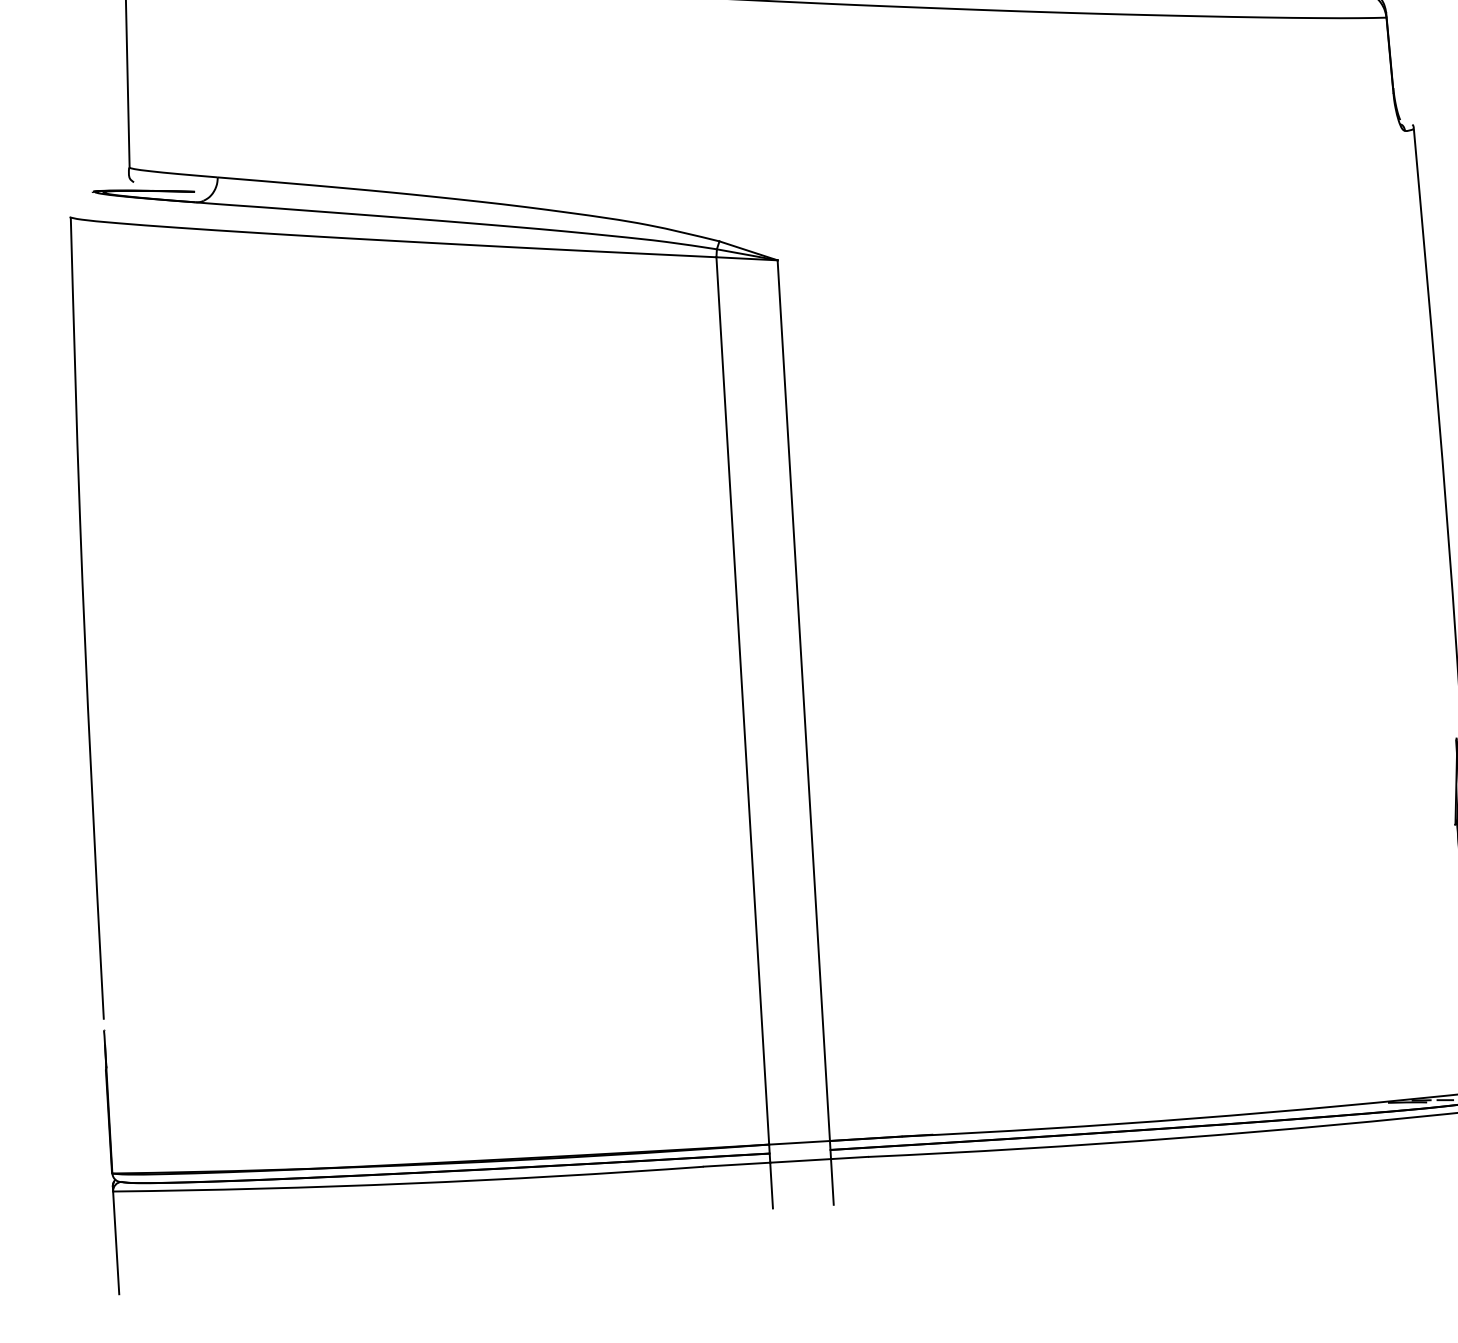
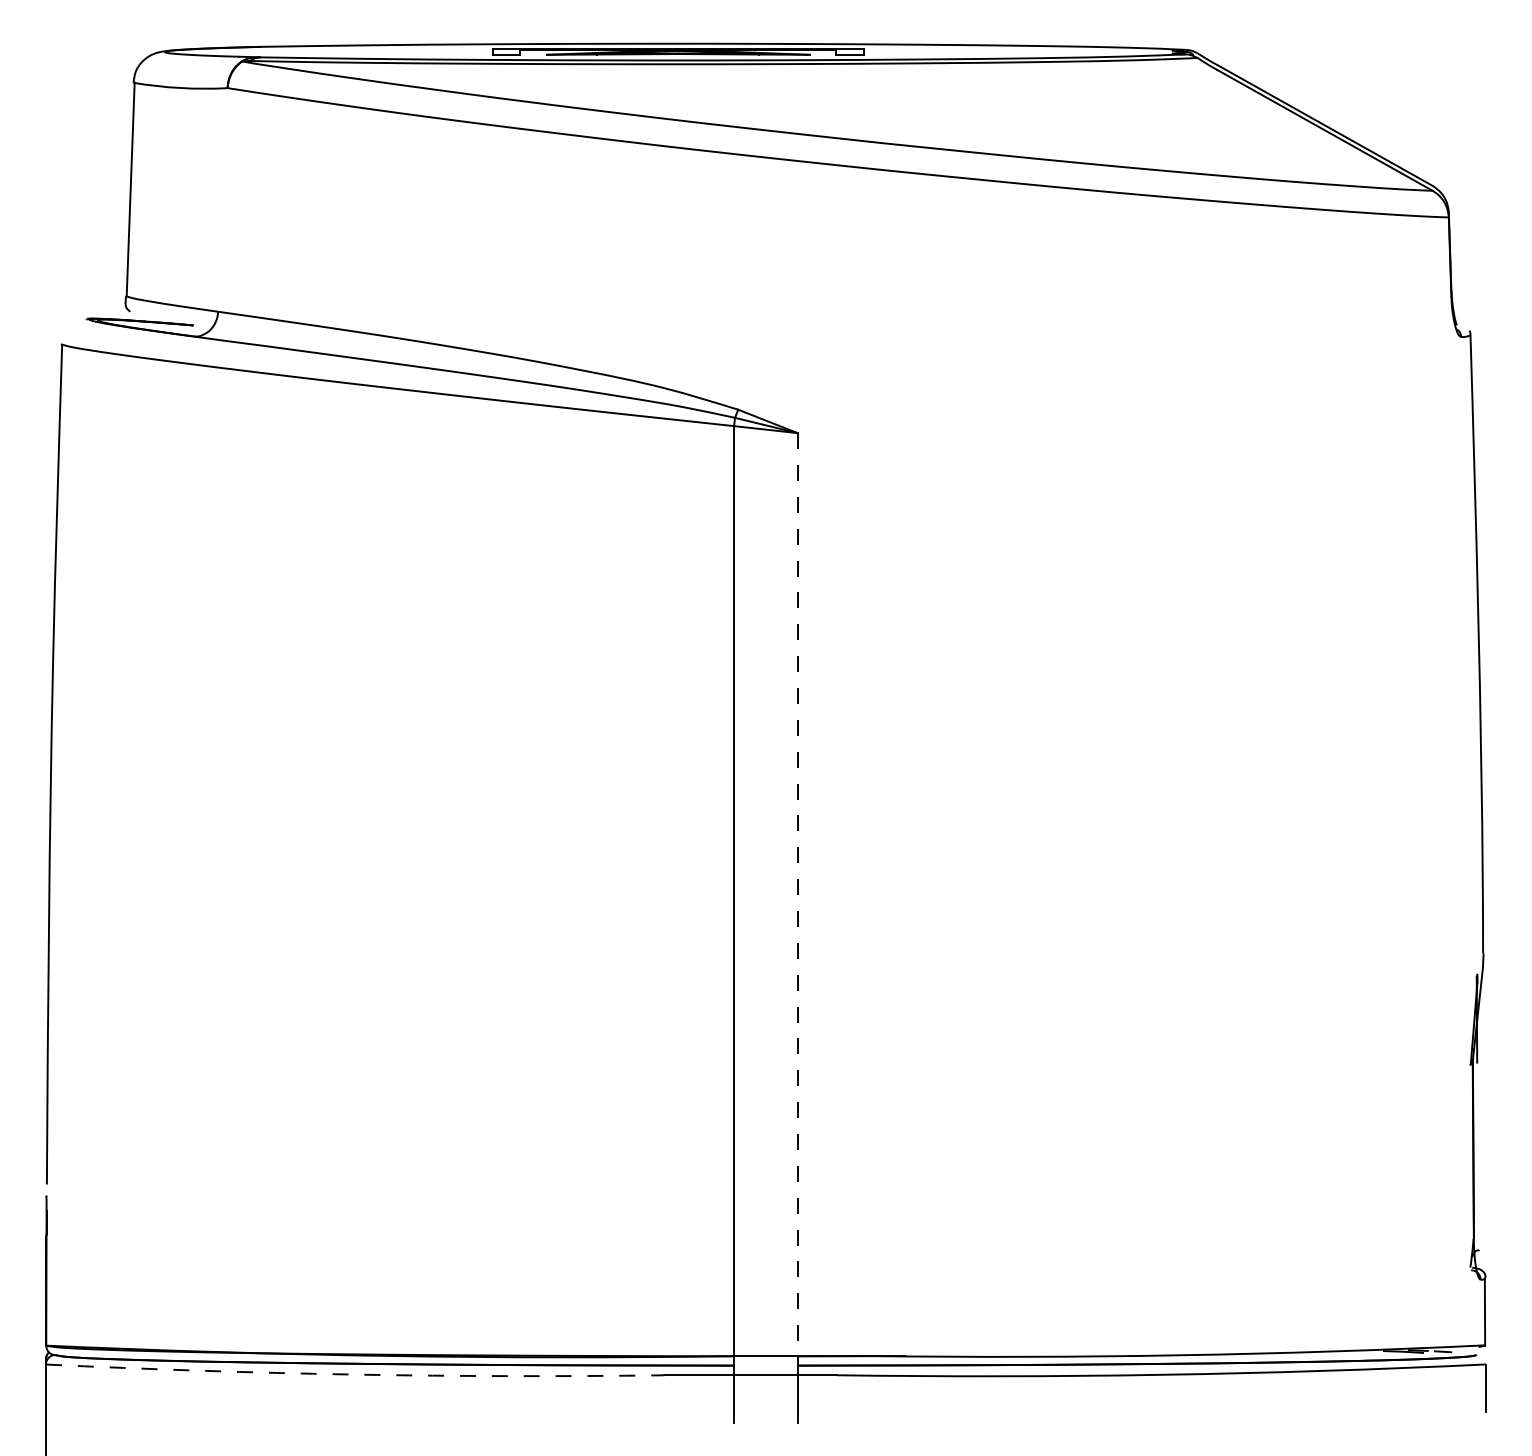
line: (803, 700) -> (797, 894), solid -> dashed
arc: (409, 1183) -> (355, 1374), solid -> dashed

